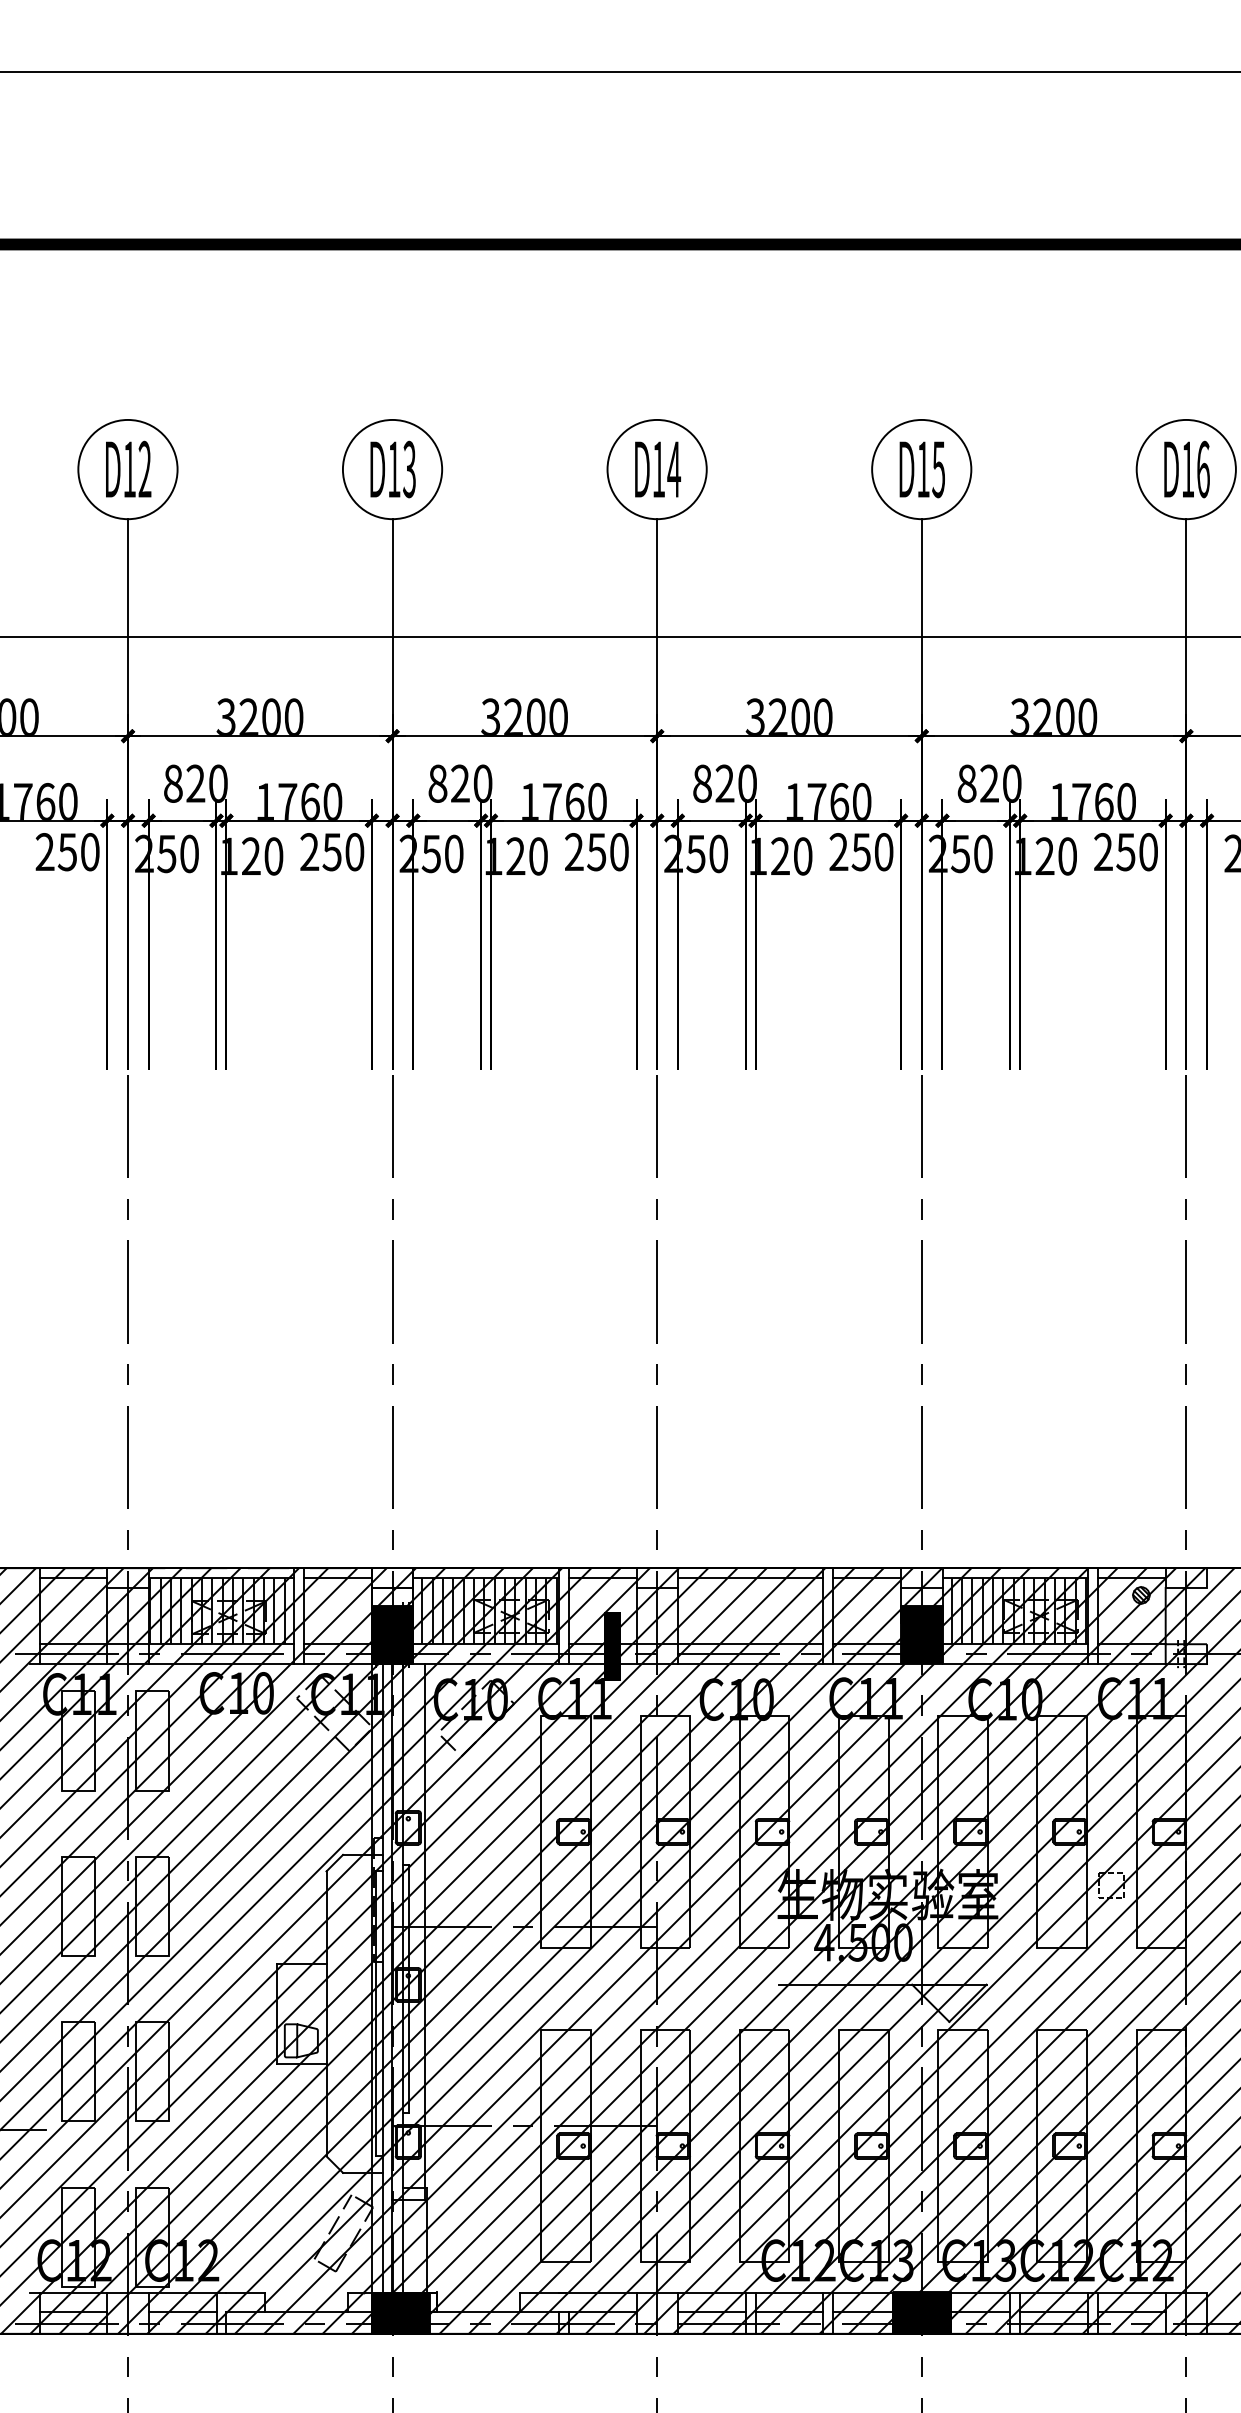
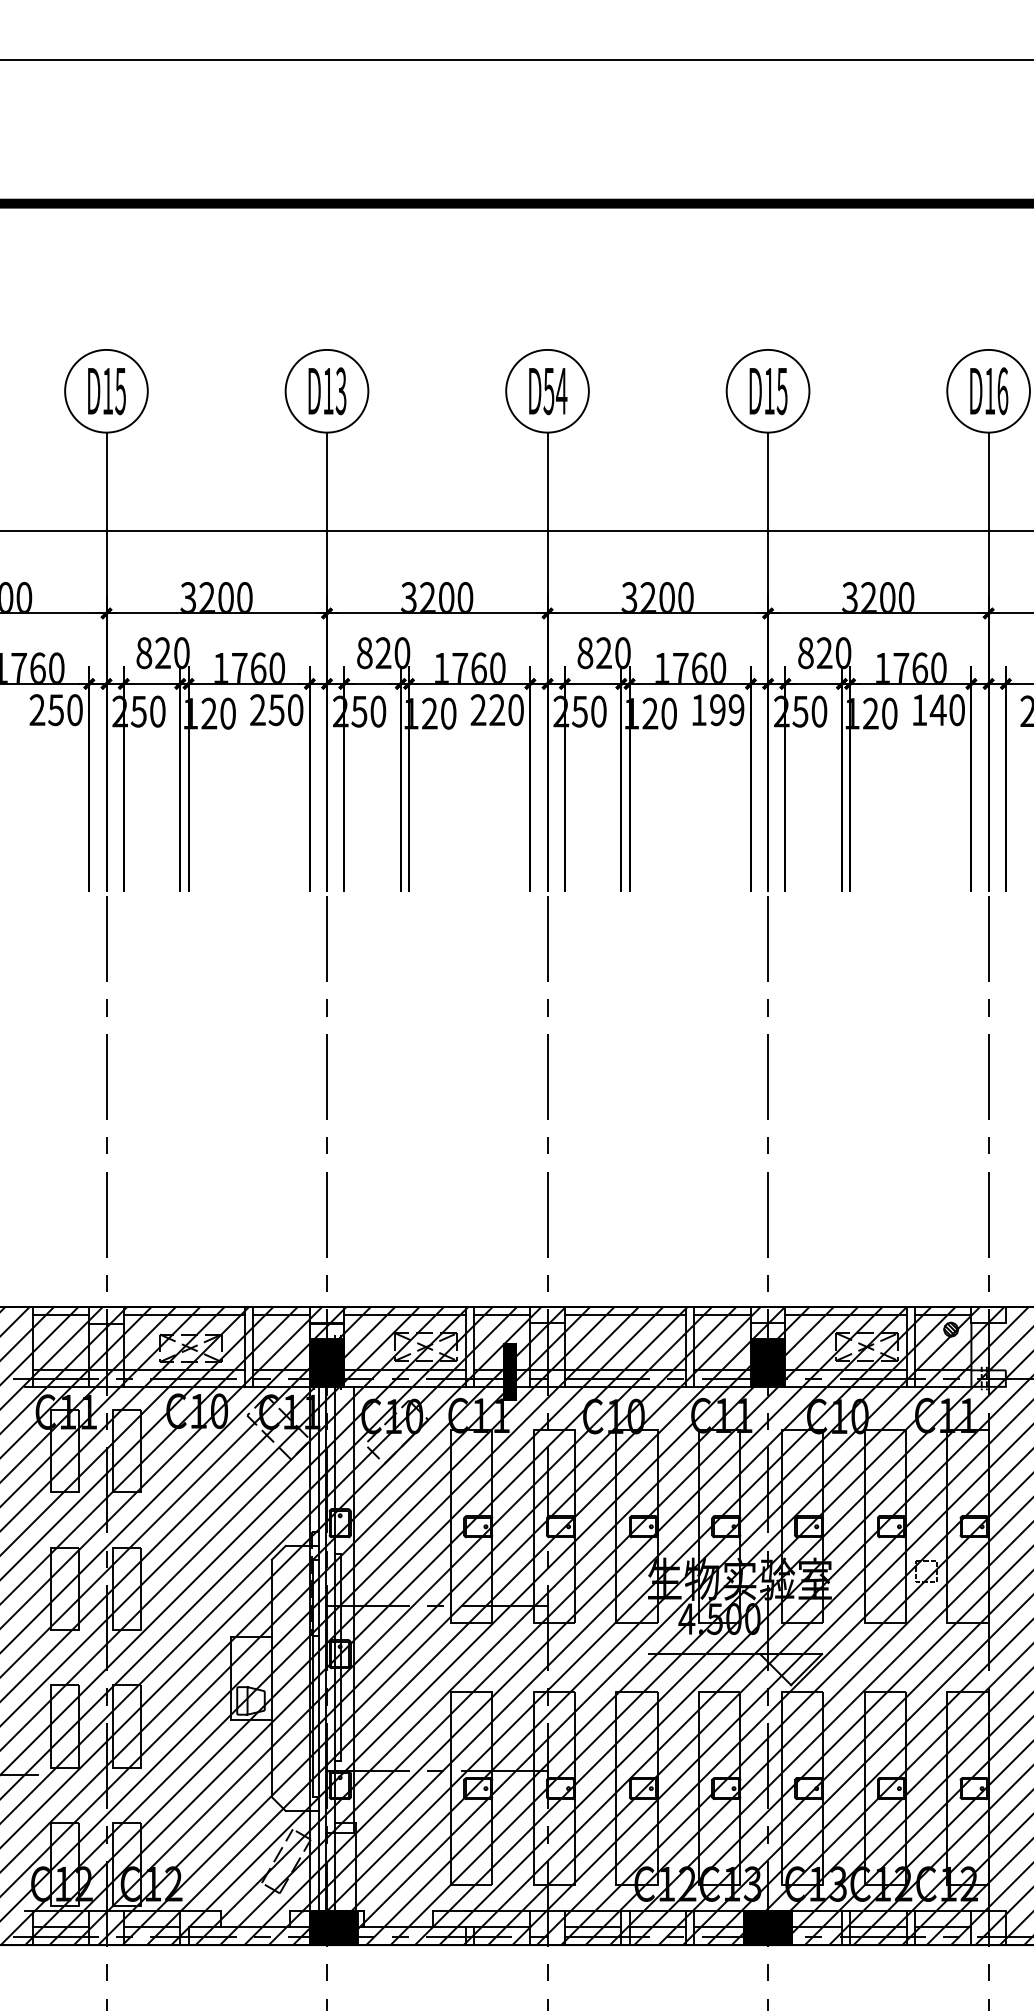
text: (144, 469) -> (120, 391), D12 -> D15
text: (658, 469) -> (548, 391), D14 -> D54
text: (596, 852) -> (496, 710), 250 -> 220
text: (861, 852) -> (717, 710), 250 -> 199
text: (1115, 852) -> (929, 710), 250 -> 140
hatch: (217, 1611) -> (181, 1343), removed
hatch: (489, 1611) -> (407, 1343), removed
hatch: (1018, 1611) -> (848, 1343), removed

